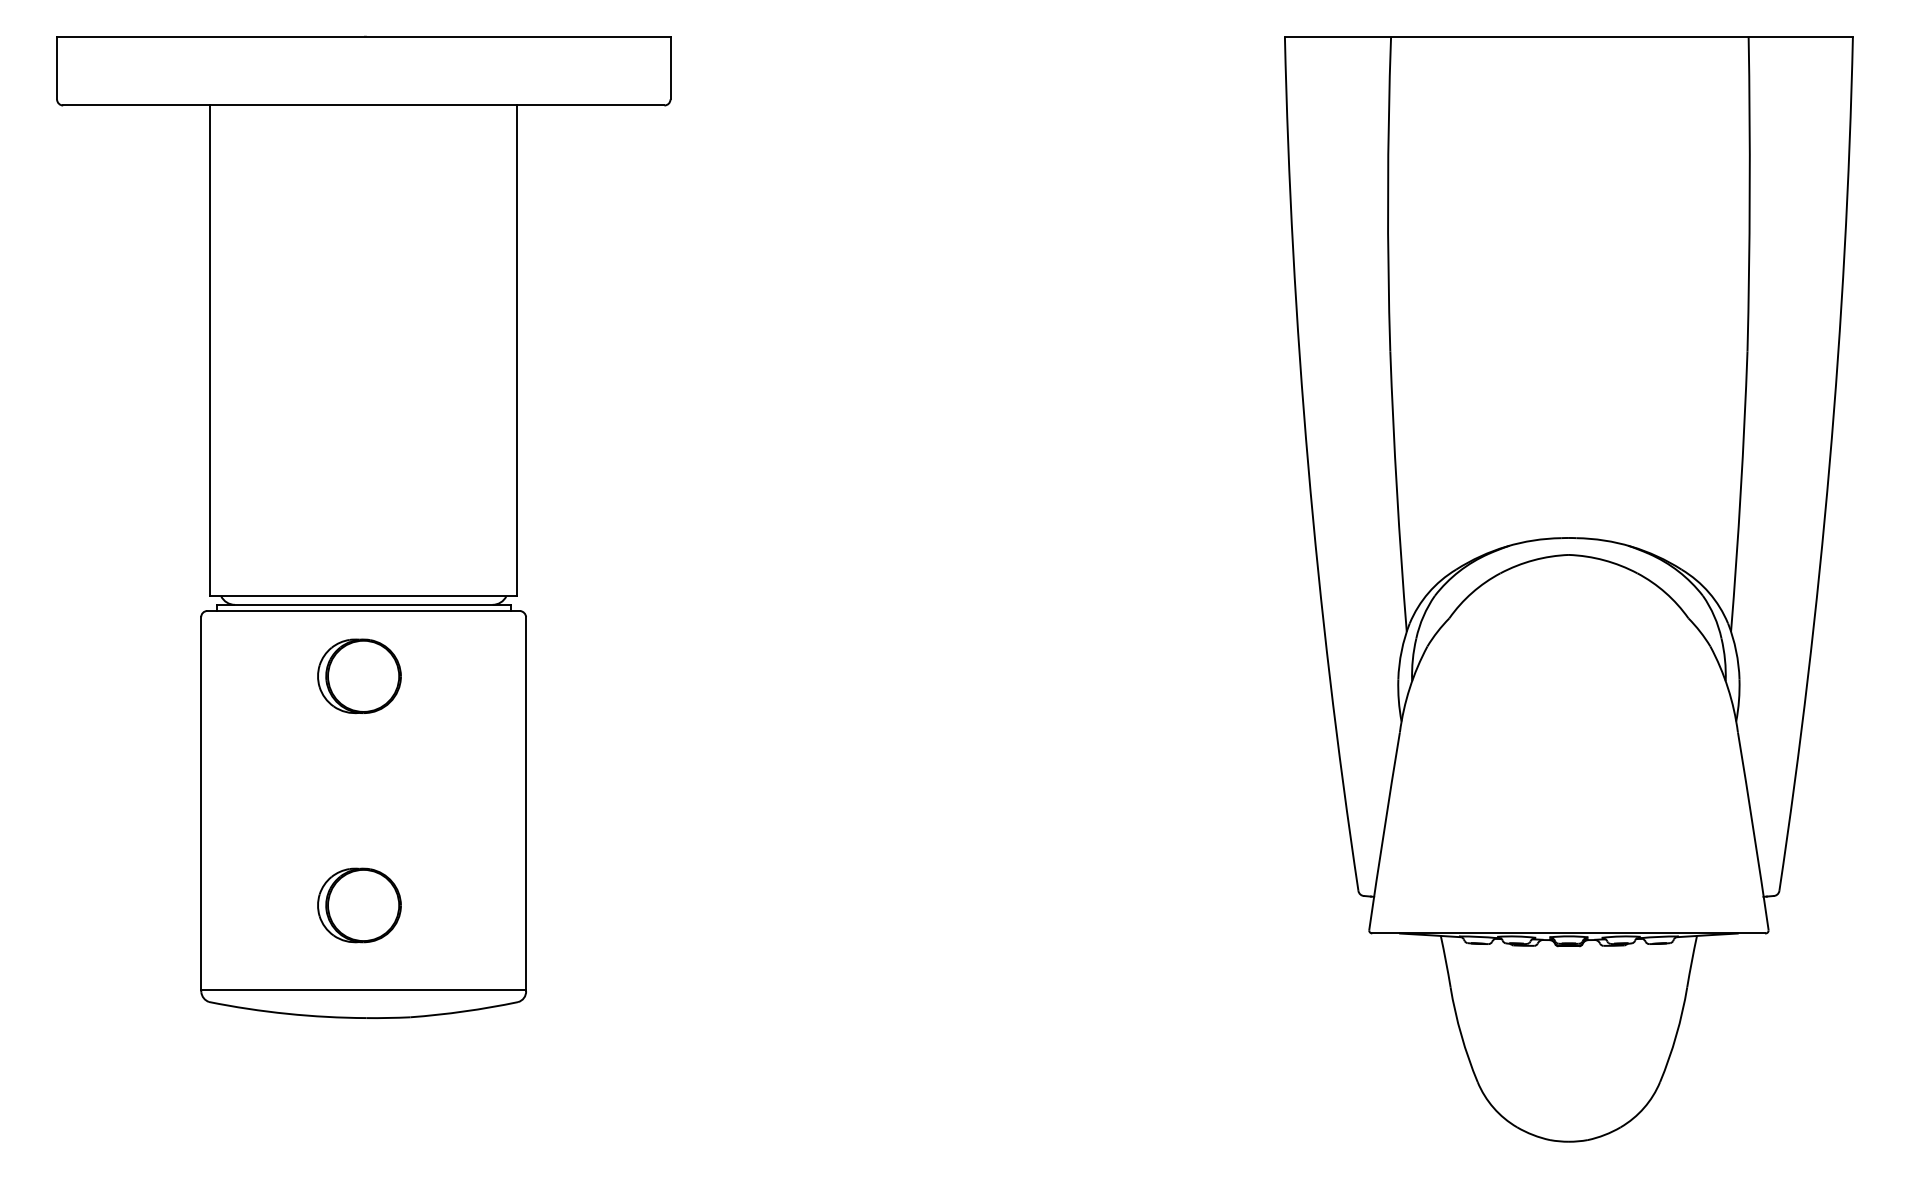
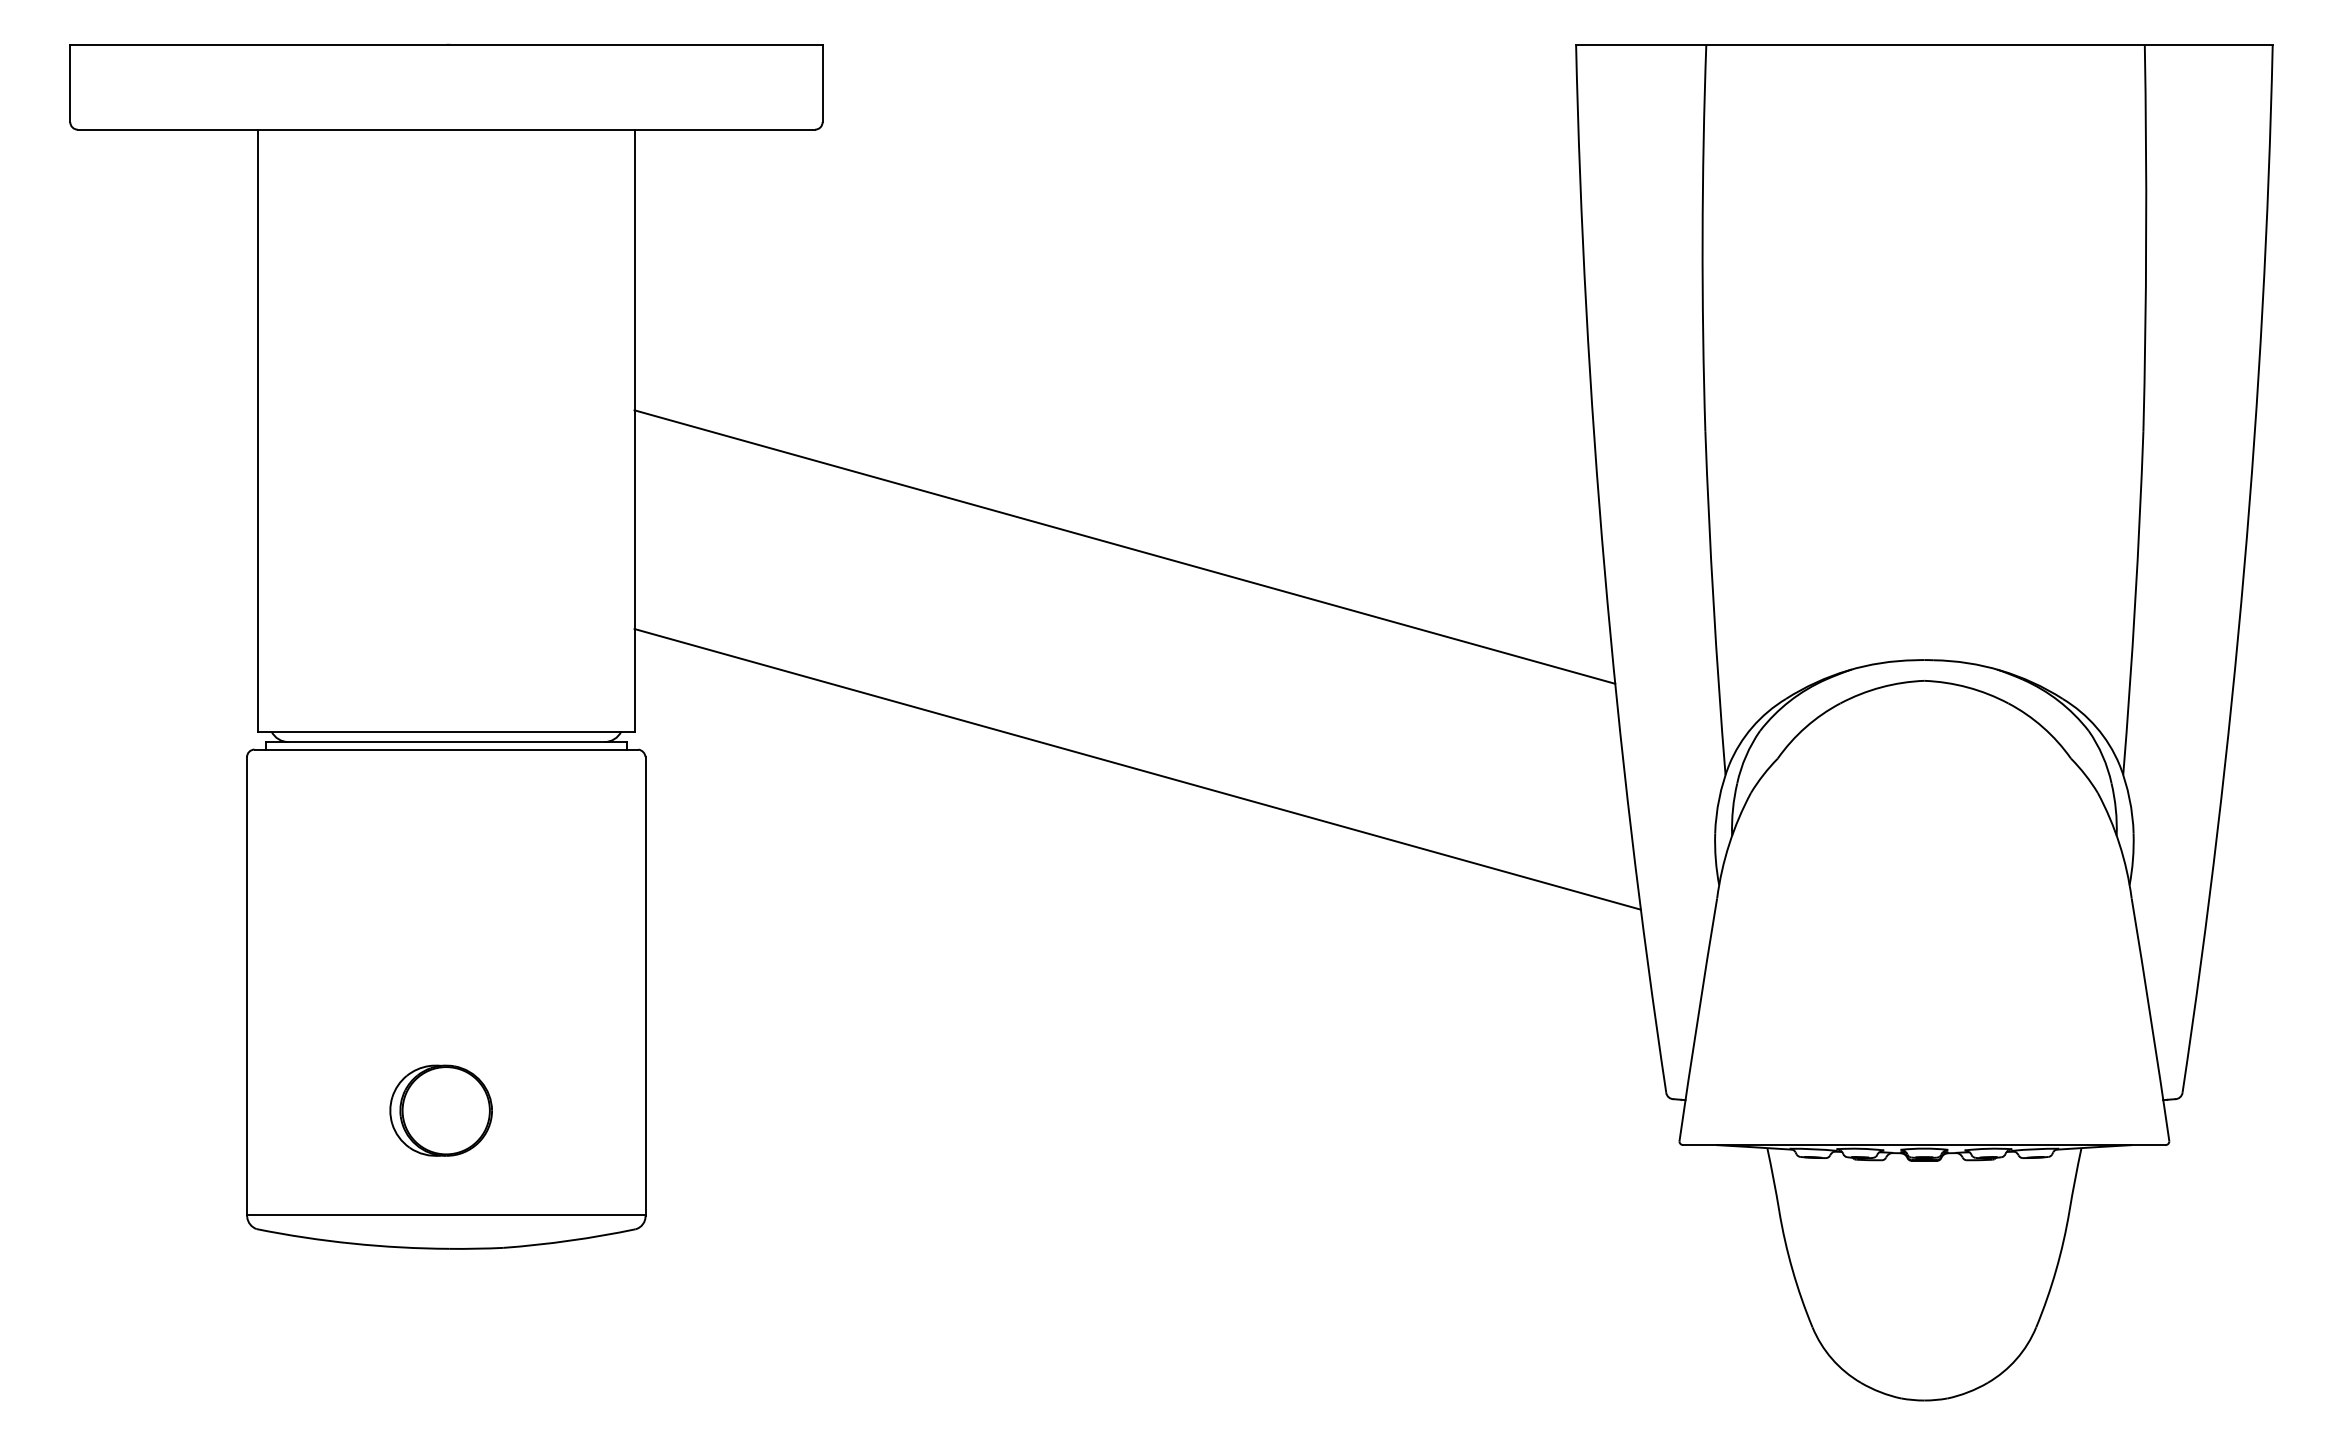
line: (916, 445) -> (1124, 546), added
line: (927, 627) -> (1137, 769), added
part: (358, 676) -> (440, 829), removed

